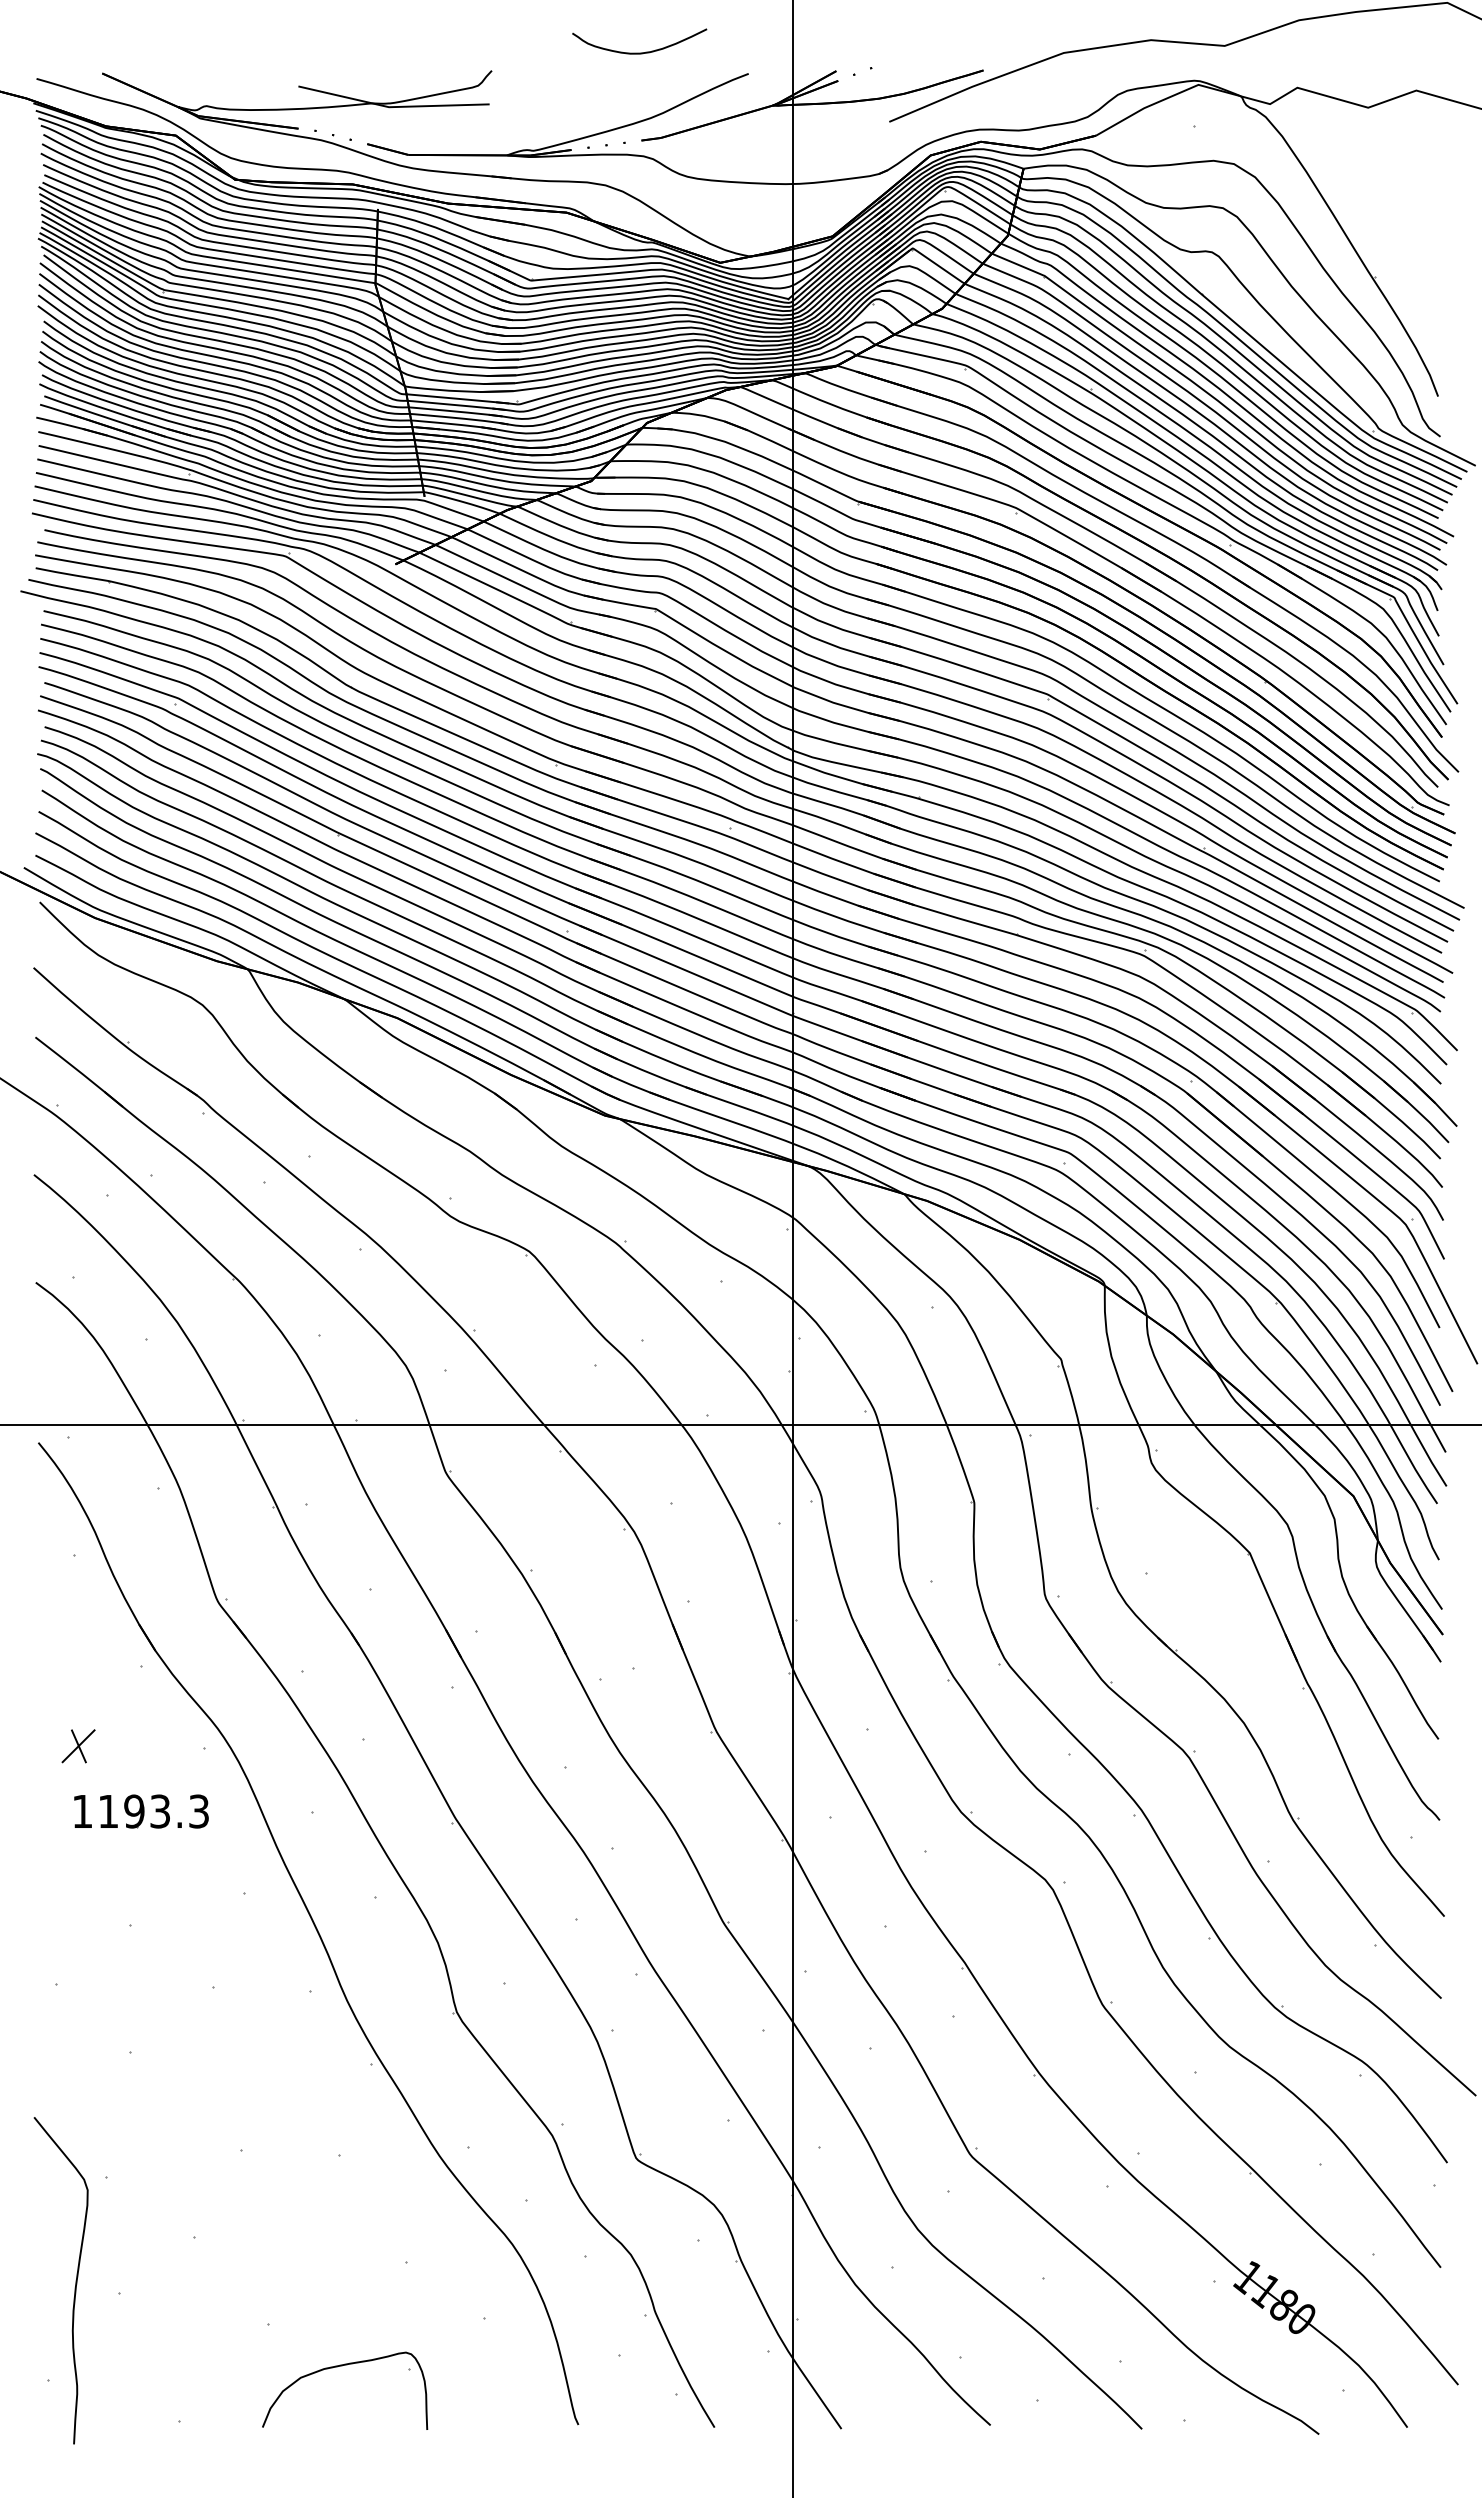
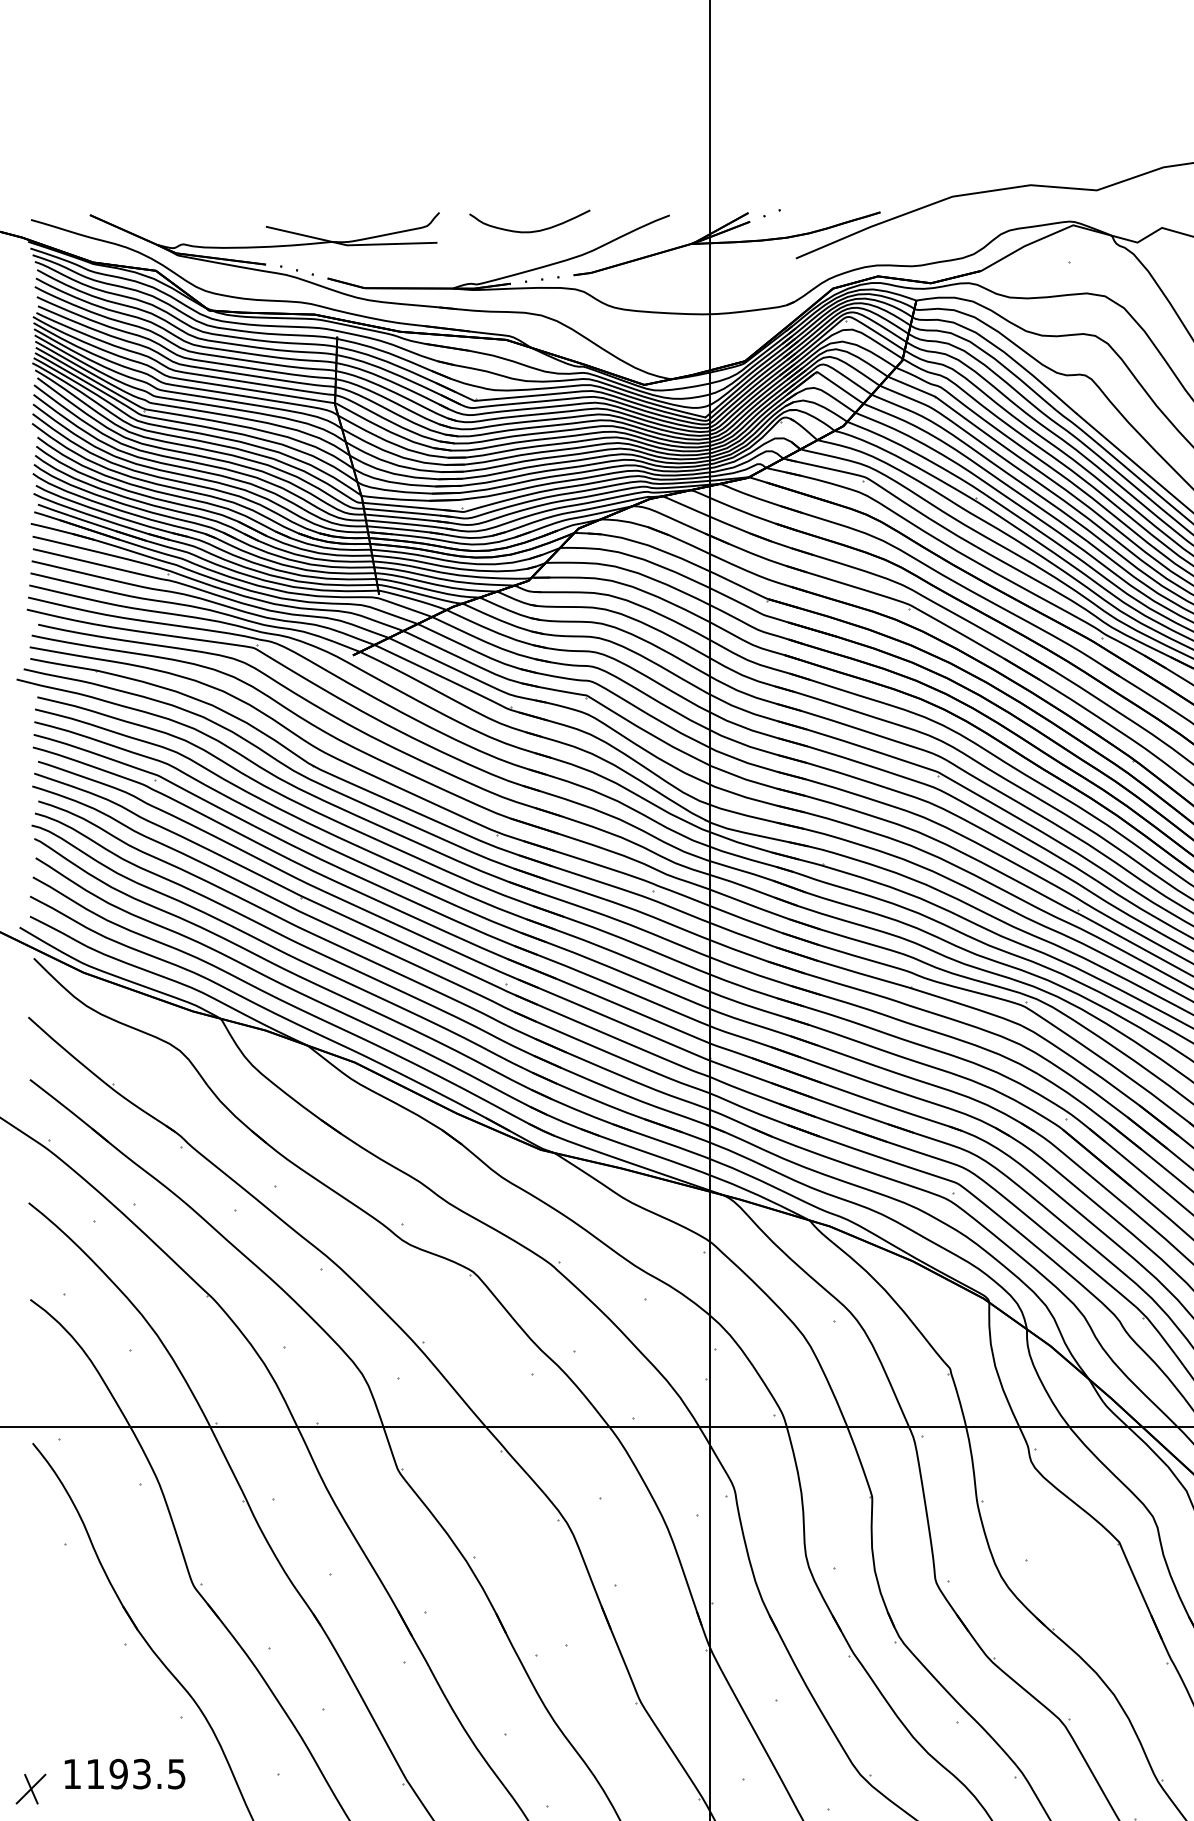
curve: (639, 52) -> (529, 231), moved
part: (78, 1746) -> (30, 1789), moved
text: (198, 1810) -> (176, 1773), 1193.3 -> 1193.5

